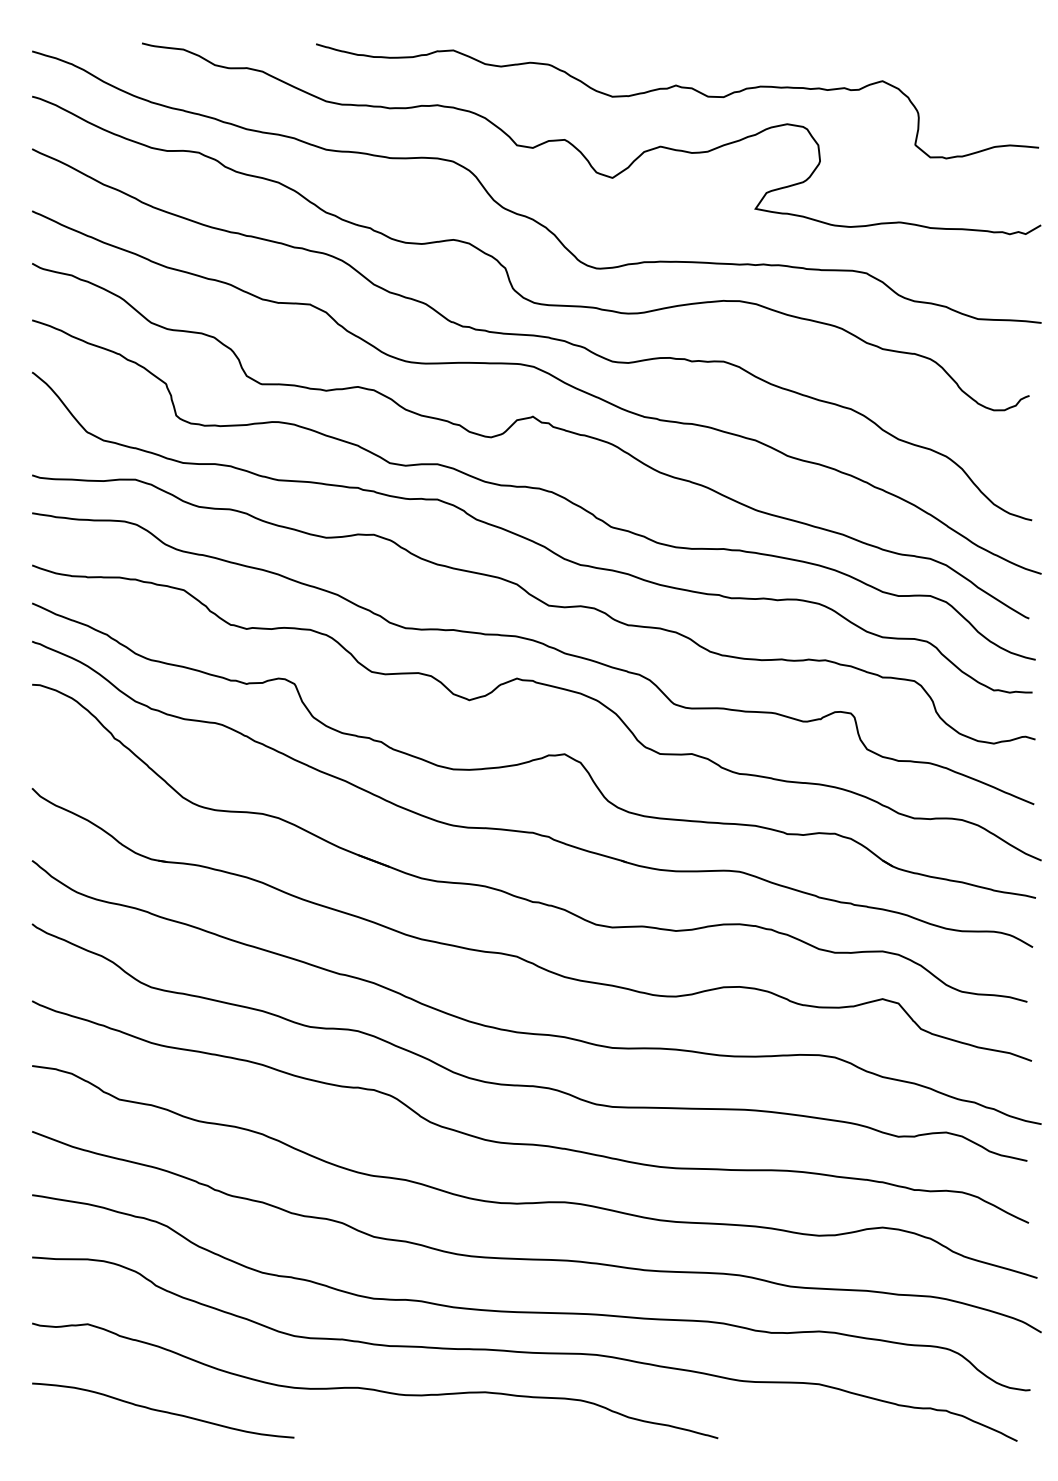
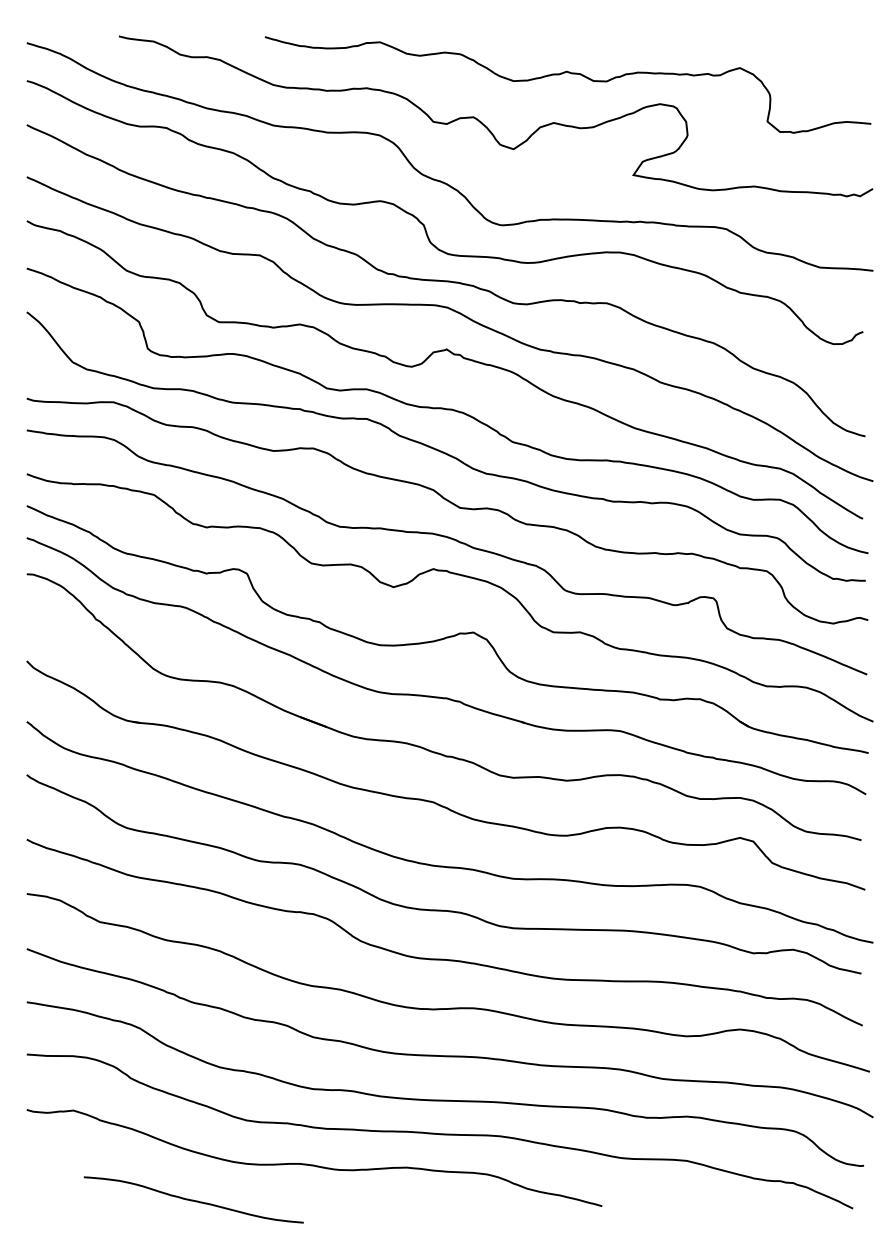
curve: (162, 1410) -> (193, 1199), moved

